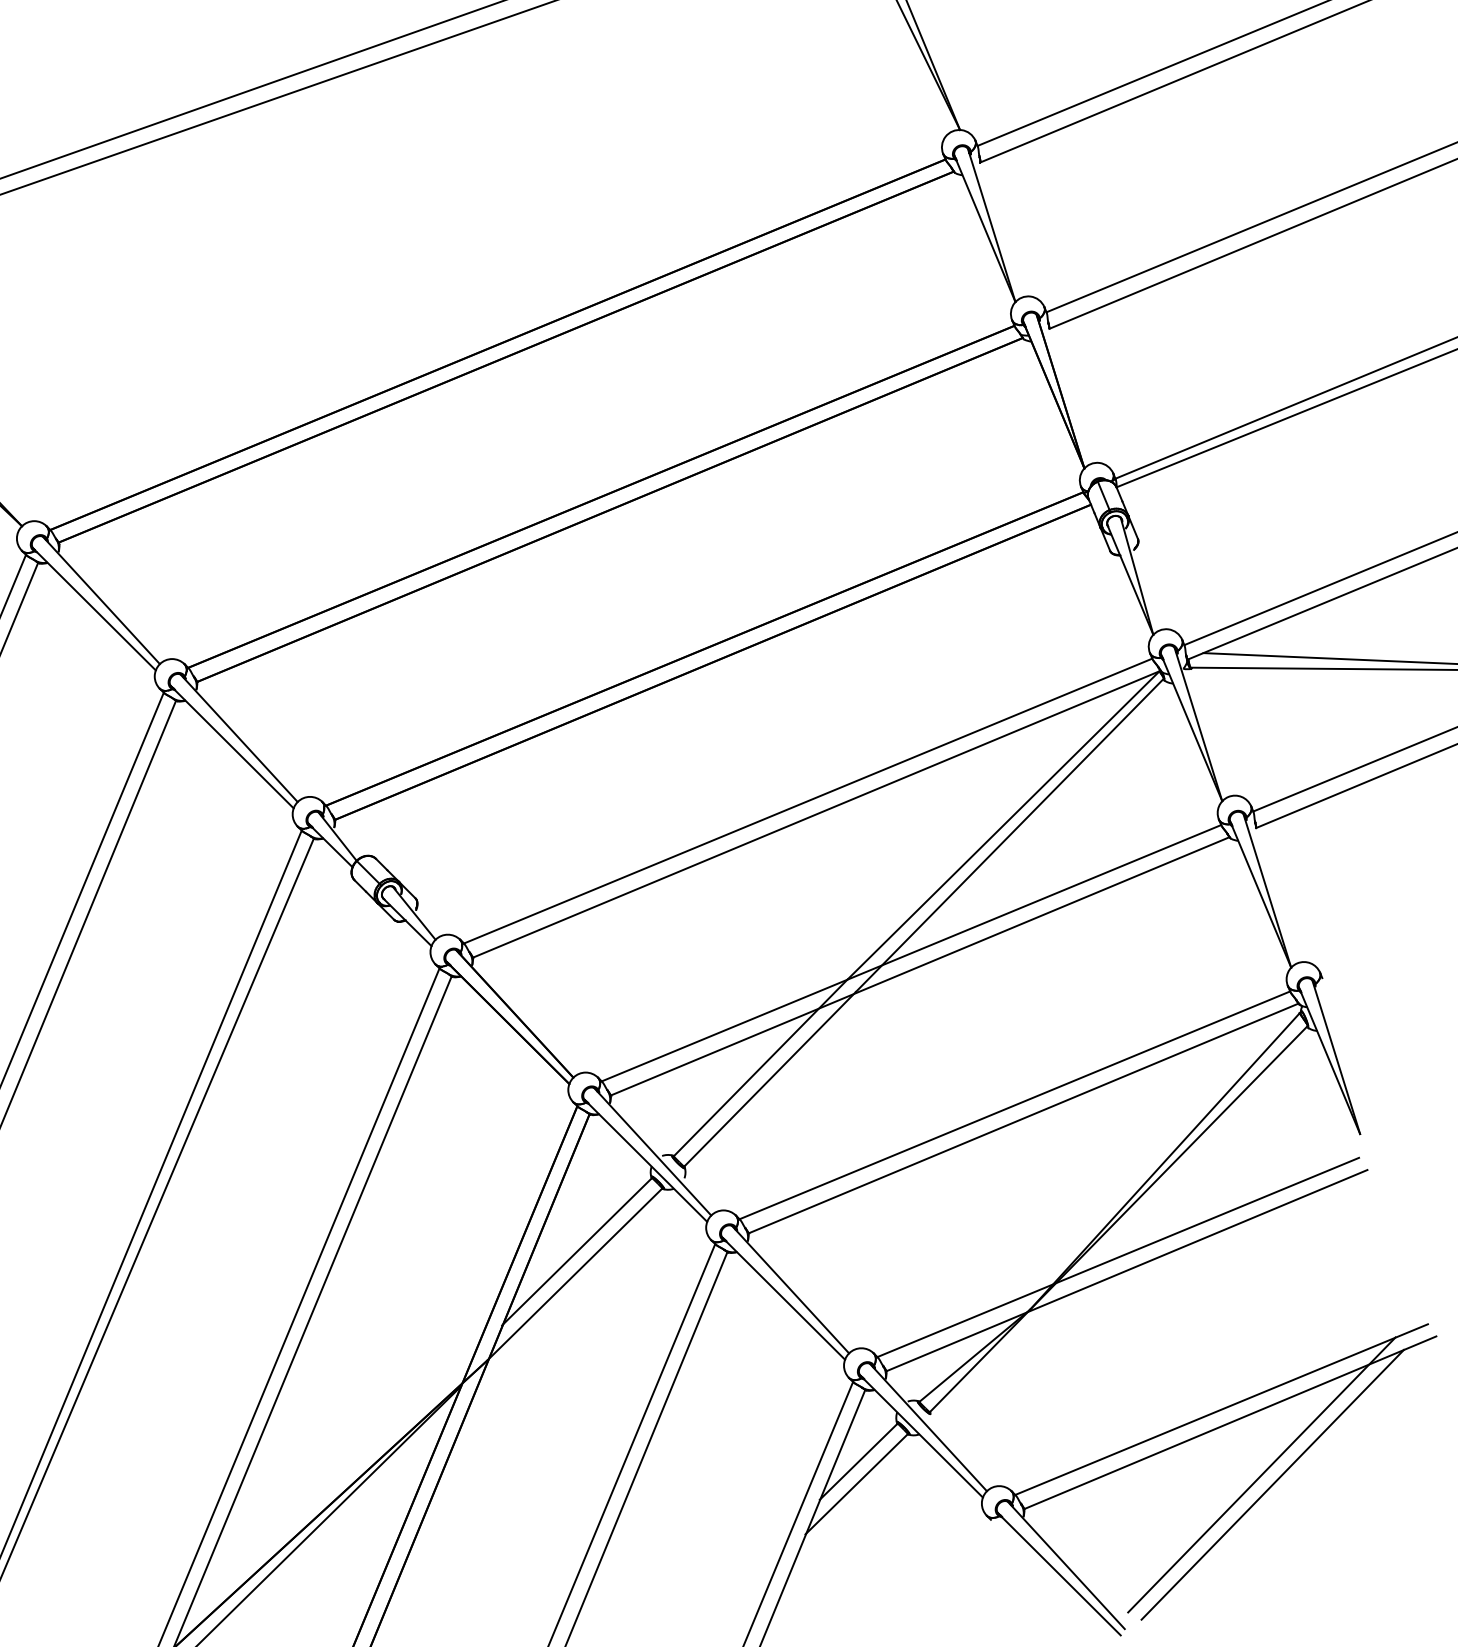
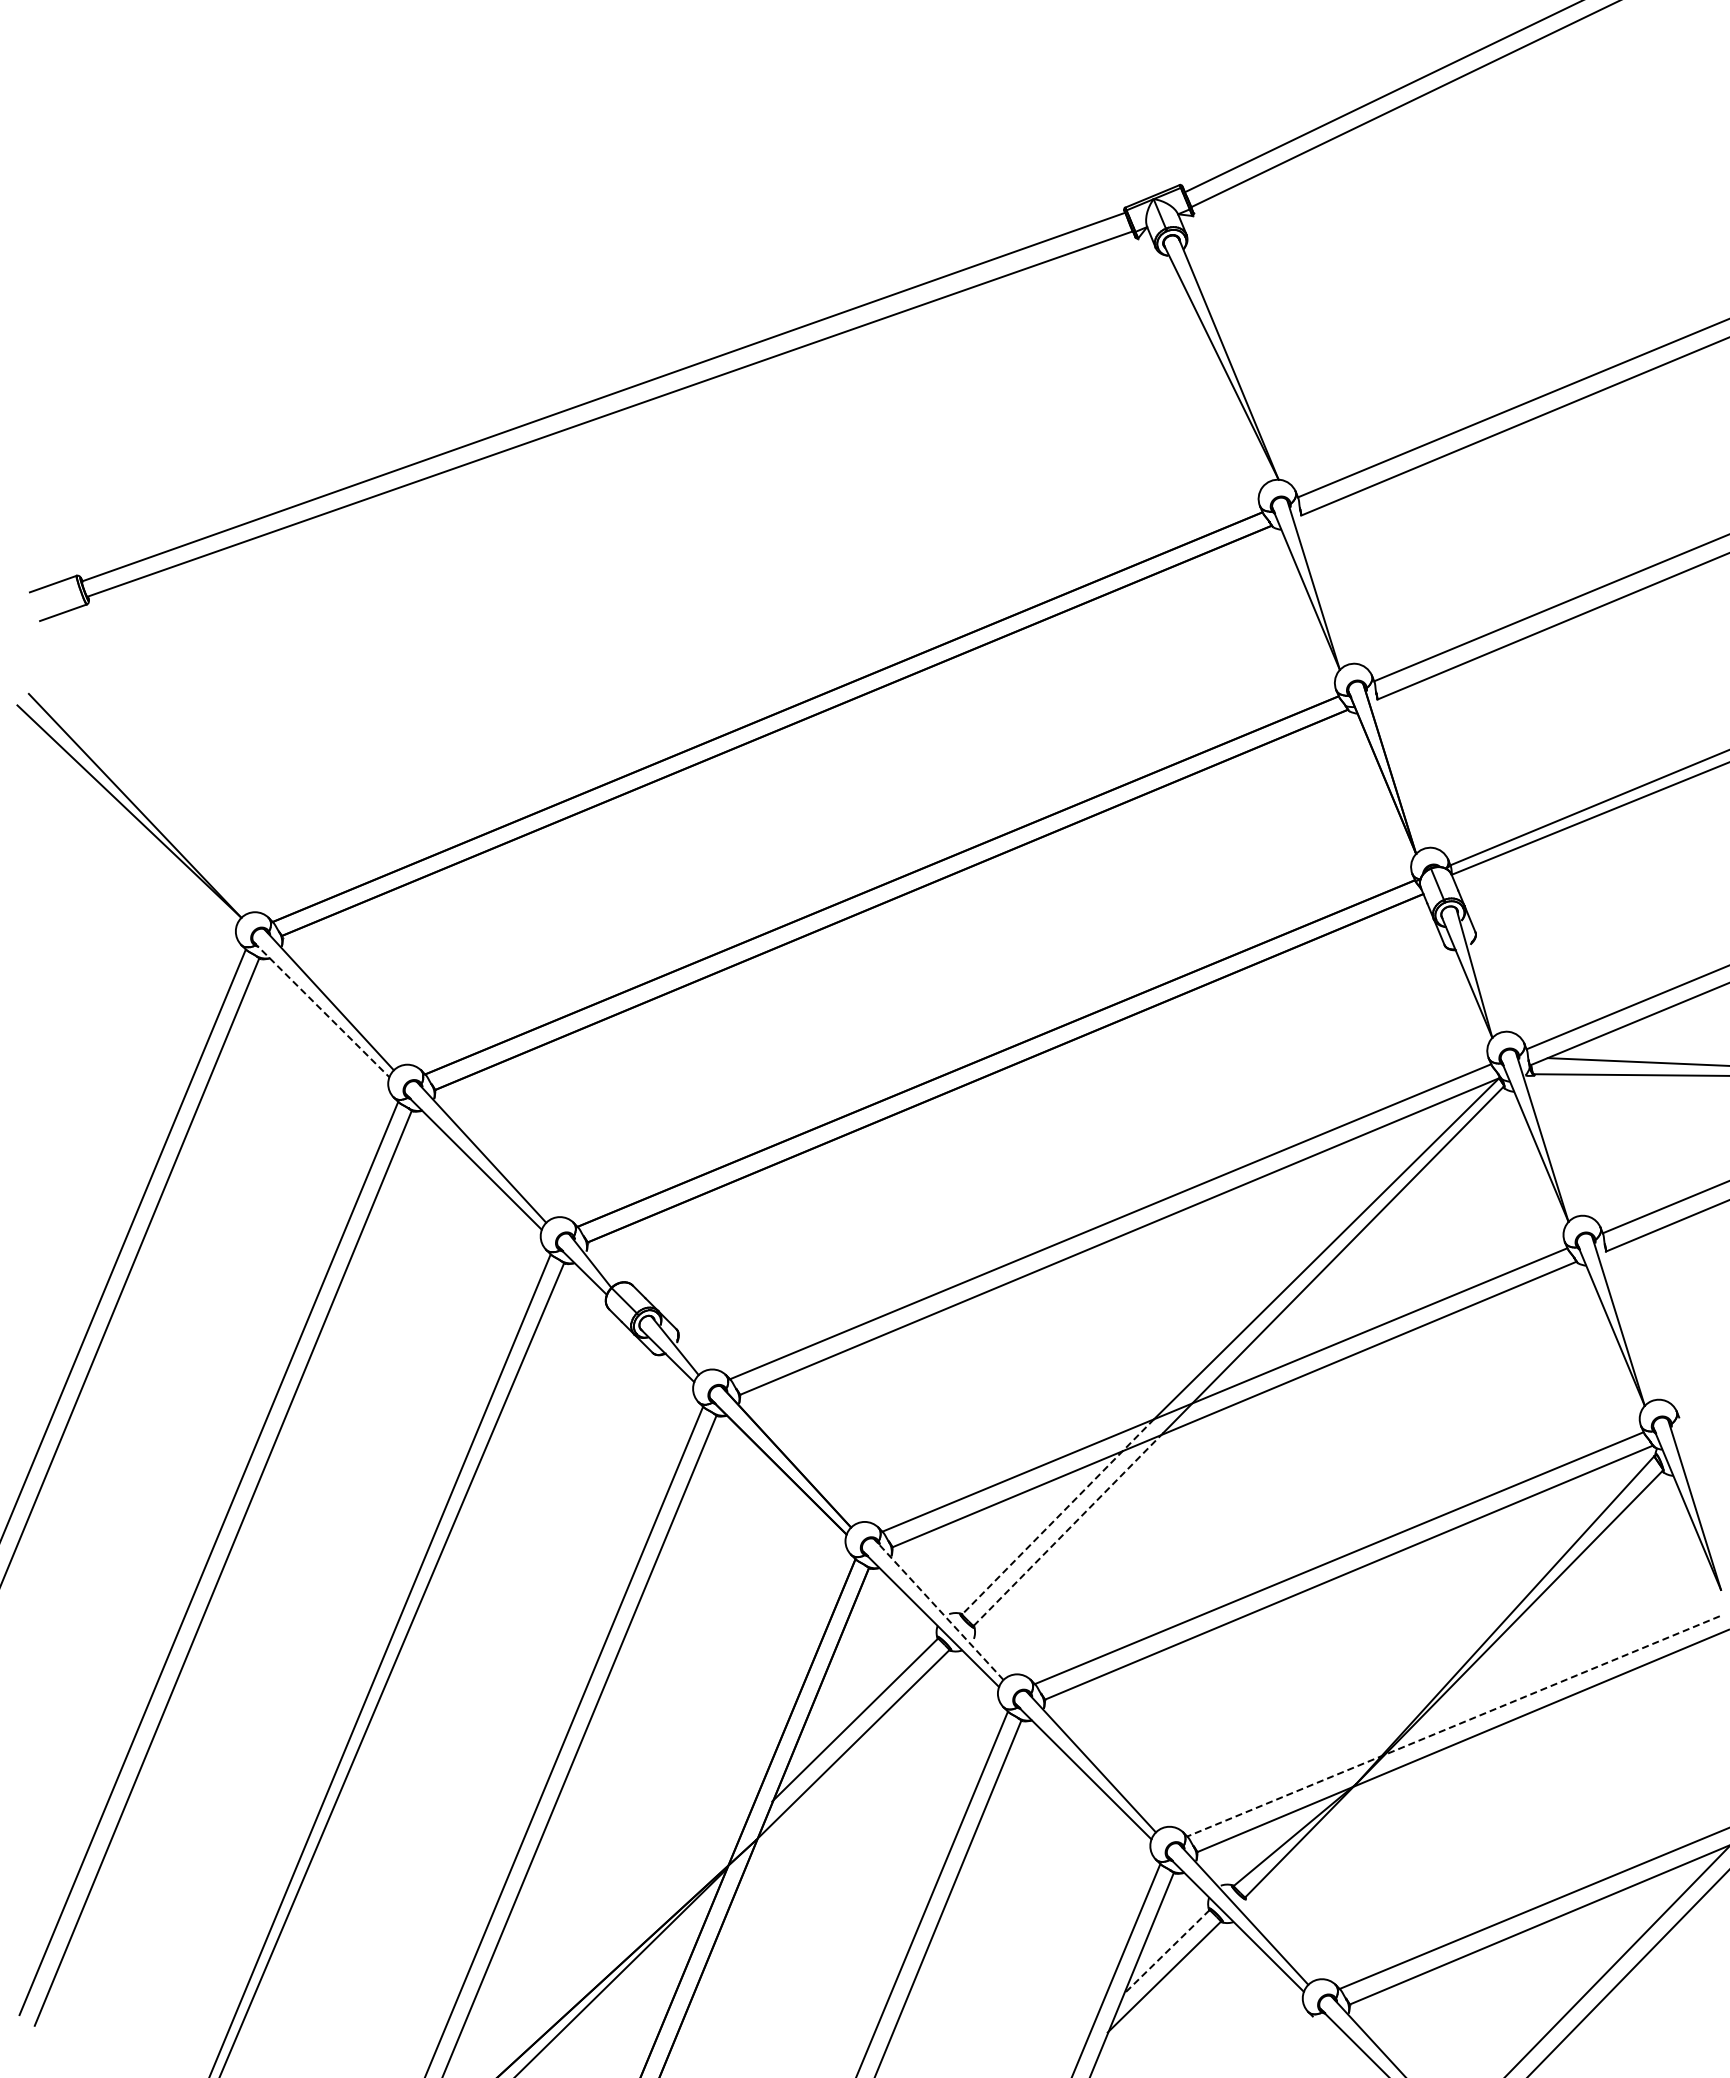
line: (94, 609) -> (321, 1009), solid -> dashed
line: (760, 1067) -> (1058, 1516), solid -> dashed
line: (770, 1079) -> (1068, 1529), solid -> dashed
line: (652, 1151) -> (938, 1609), solid -> dashed
line: (1118, 1257) -> (1453, 1726), solid -> dashed
line: (858, 1461) -> (1166, 1952), solid -> dashed

